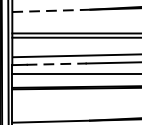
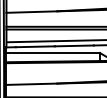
line: (52, 11) -> (32, 12), dashed -> solid
line: (56, 63) -> (35, 46), dashed -> solid

